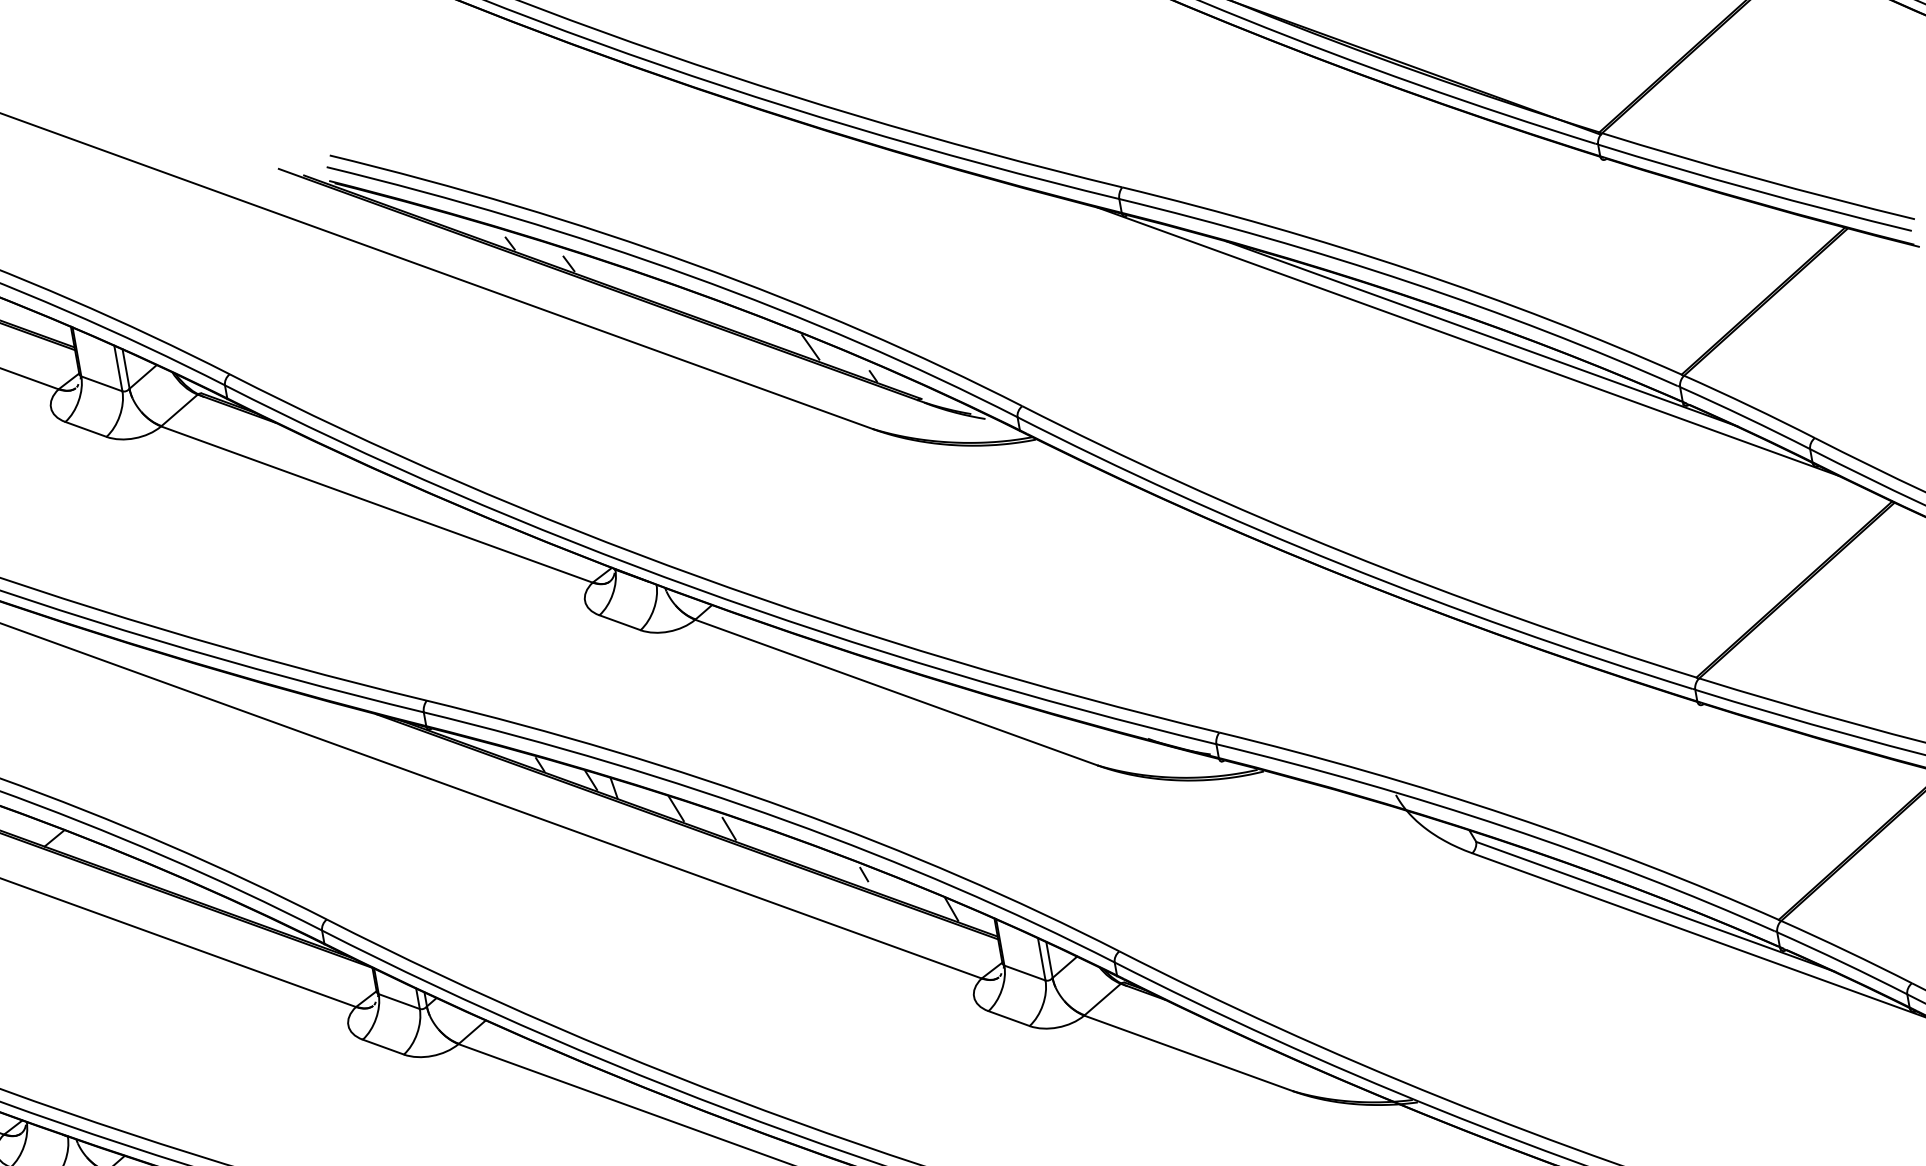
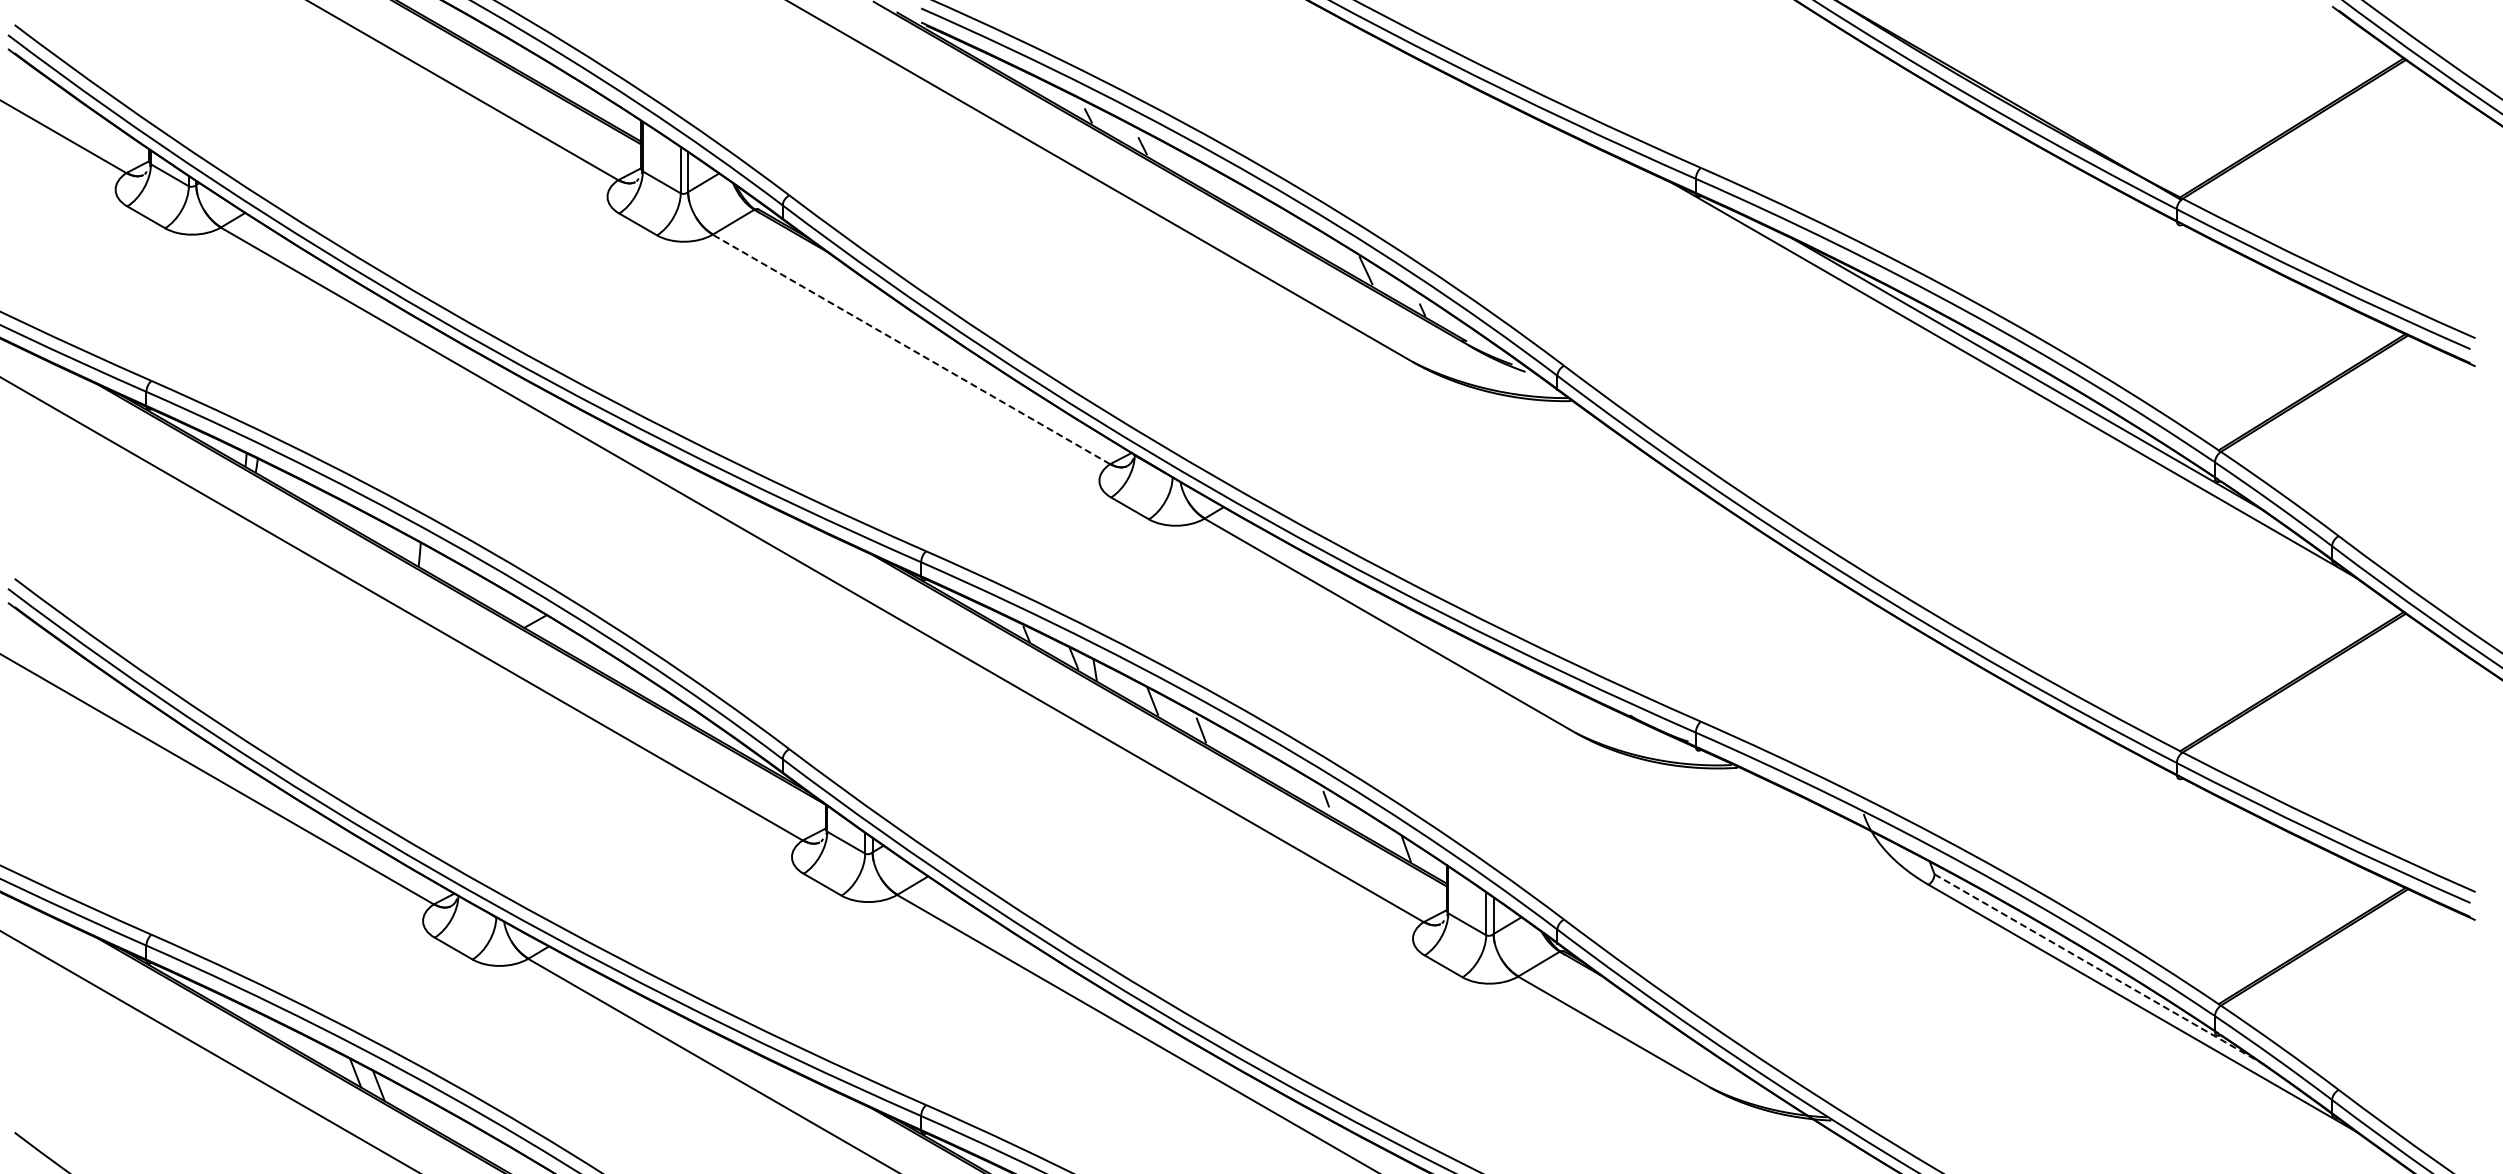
line: (377, 504) -> (911, 349), solid -> dashed
line: (1655, 906) -> (2099, 969), solid -> dashed

